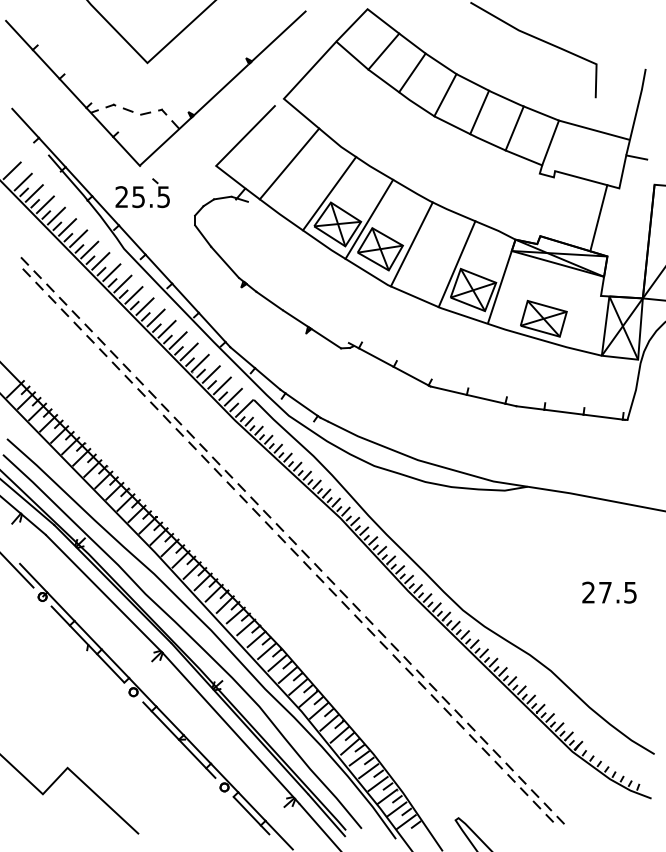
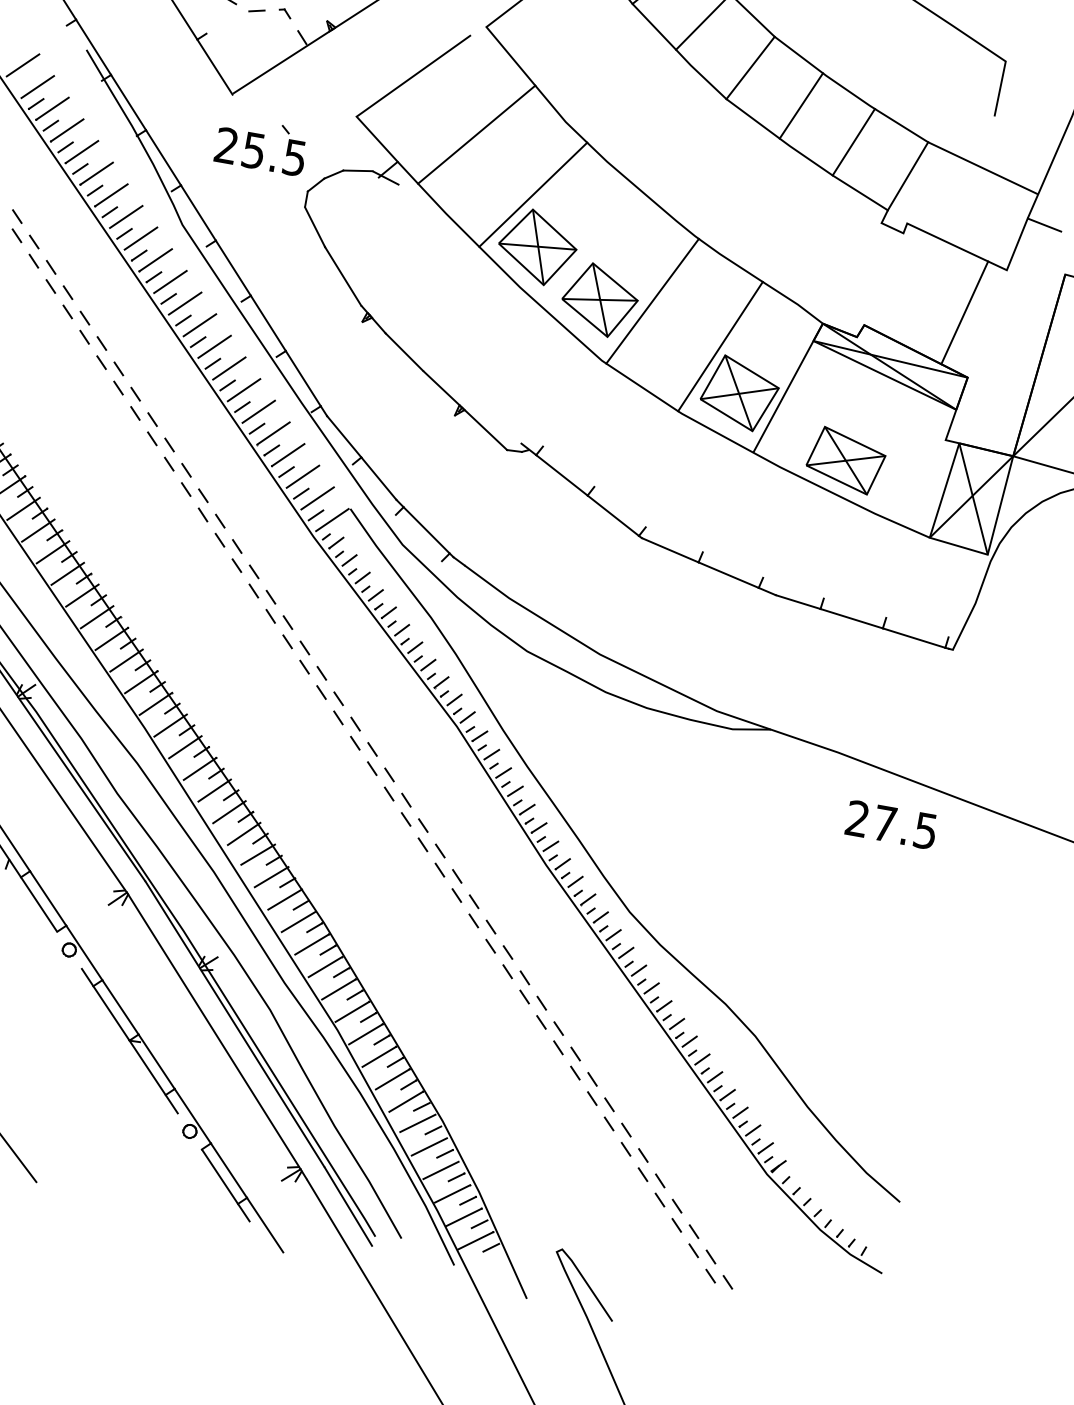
part: (142, 193) -> (261, 145), moved
line: (369, 218) -> (591, 246), removed
text: (609, 592) -> (891, 824), moved

